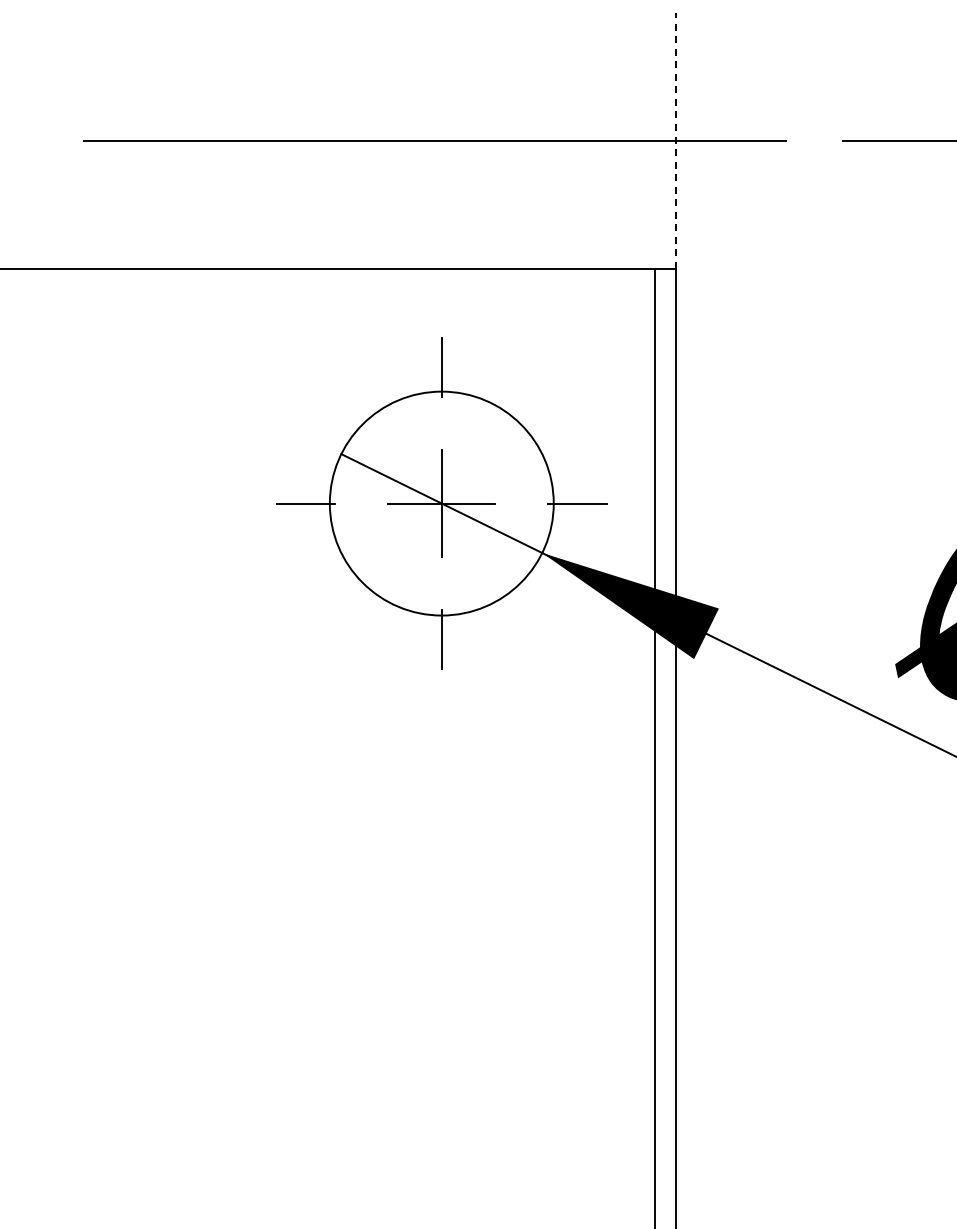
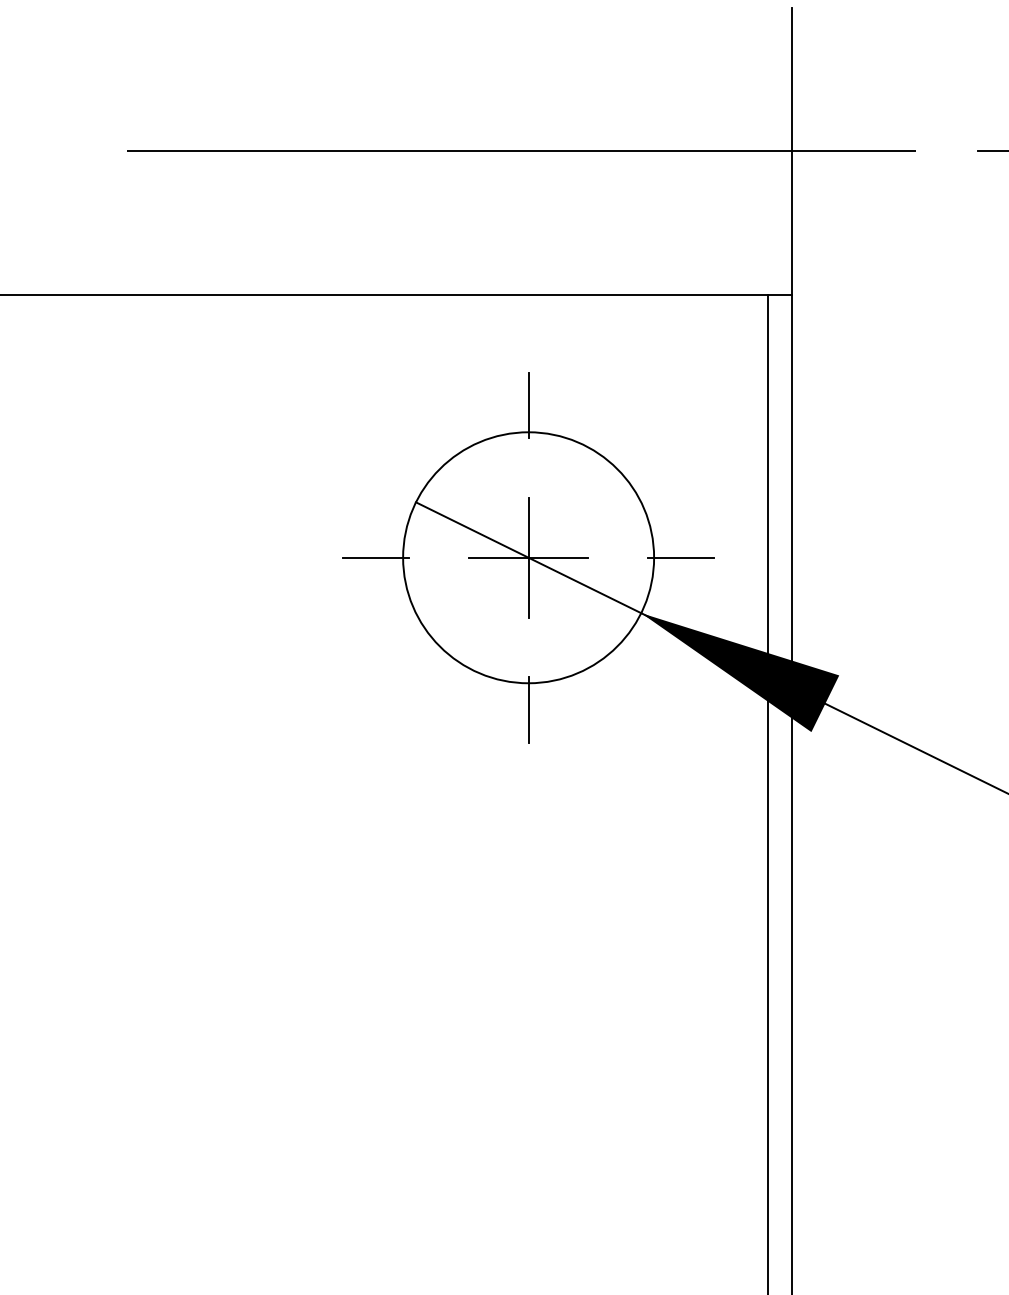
line: (676, 141) -> (791, 151), dashed -> solid

